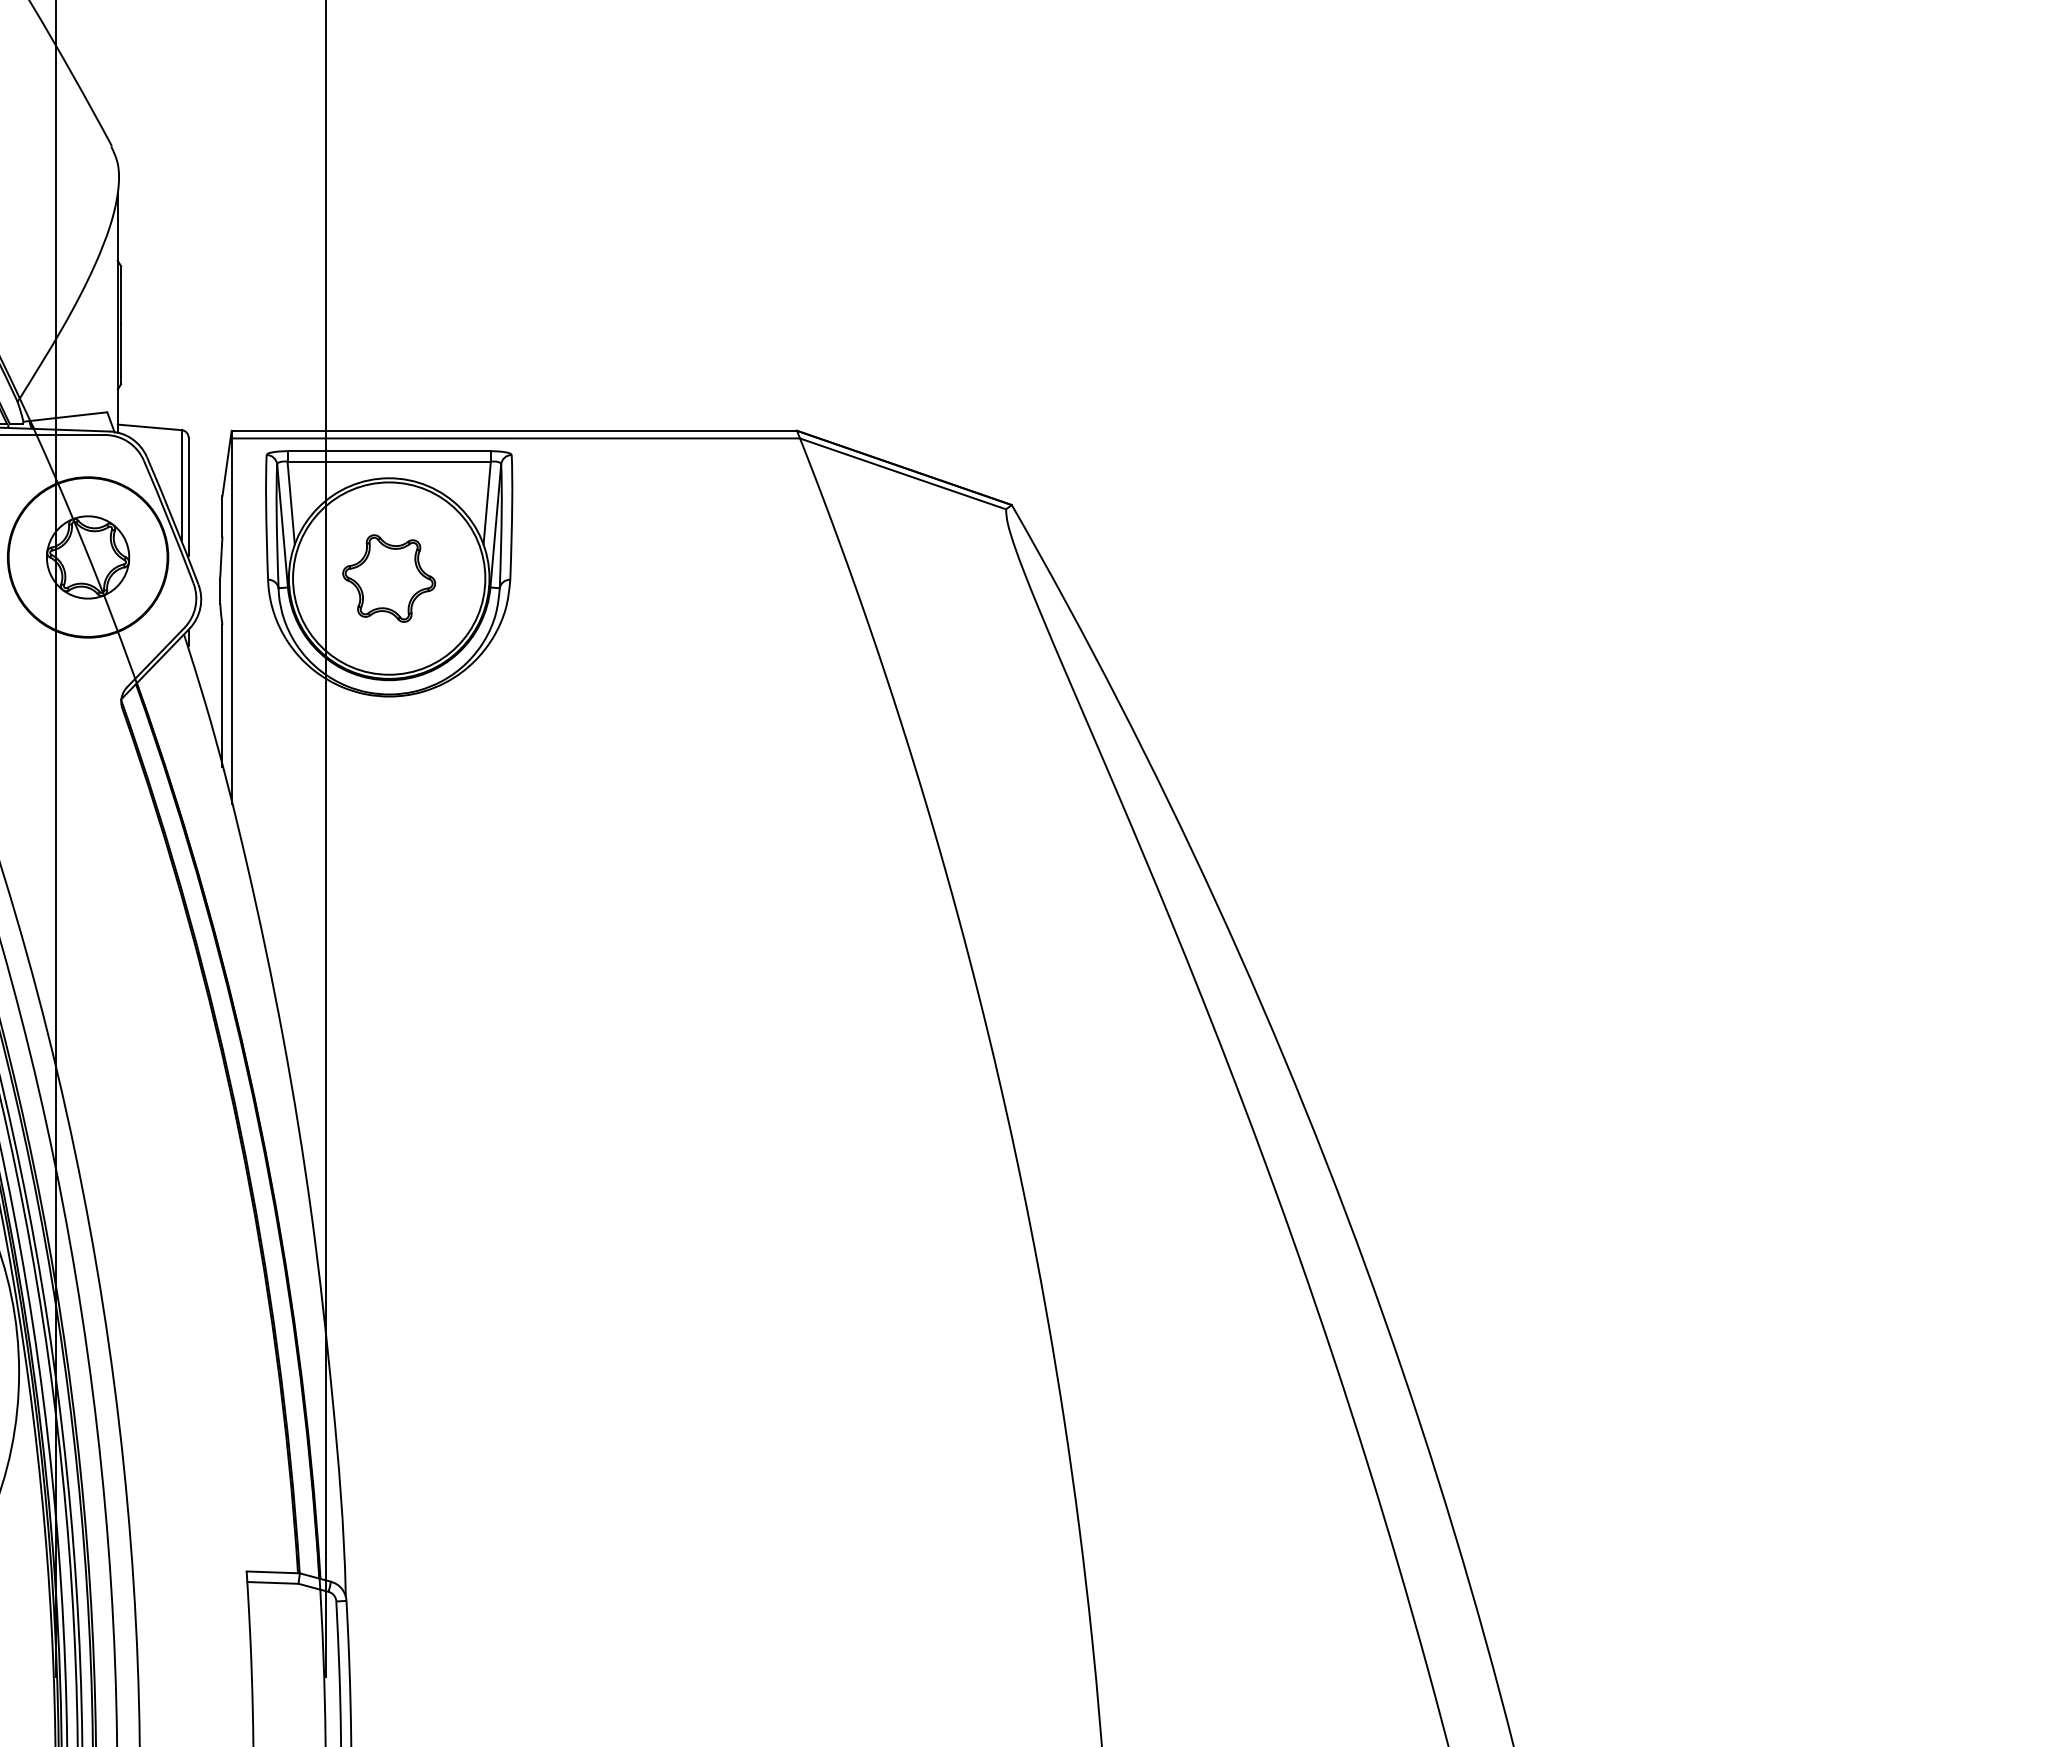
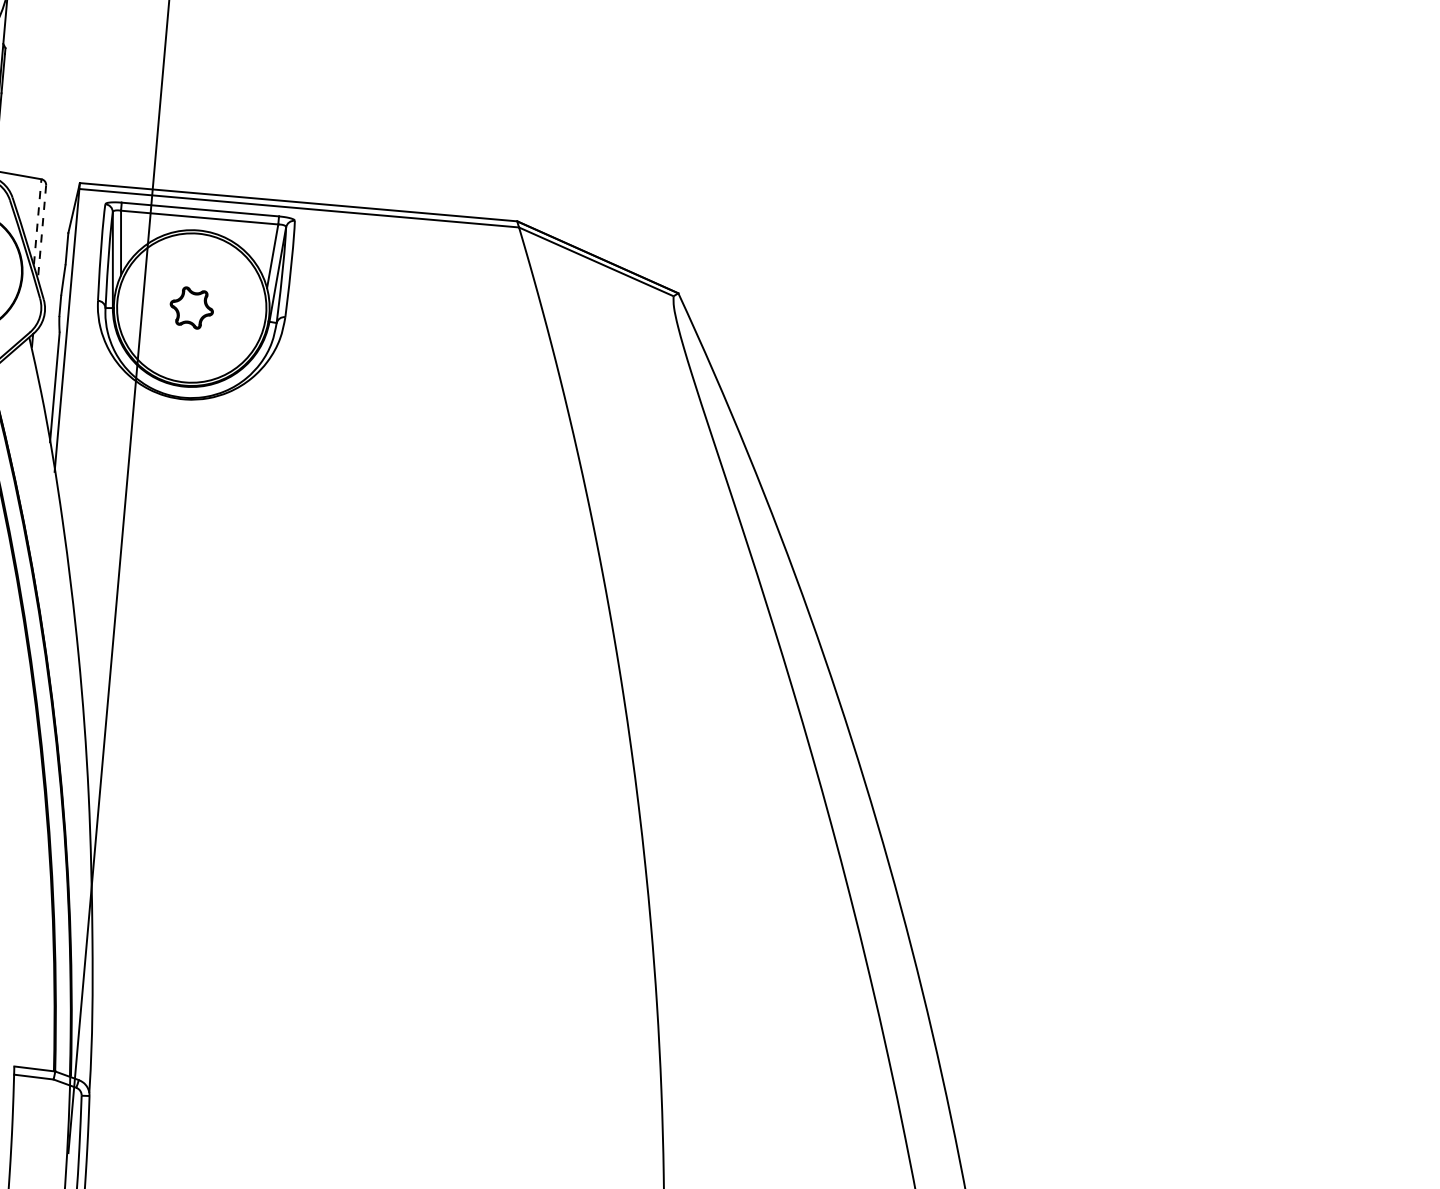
line: (181, 484) -> (37, 221), solid -> dashed
line: (188, 497) -> (42, 231), solid -> dashed
part: (389, 578) -> (192, 308), size x0.6

